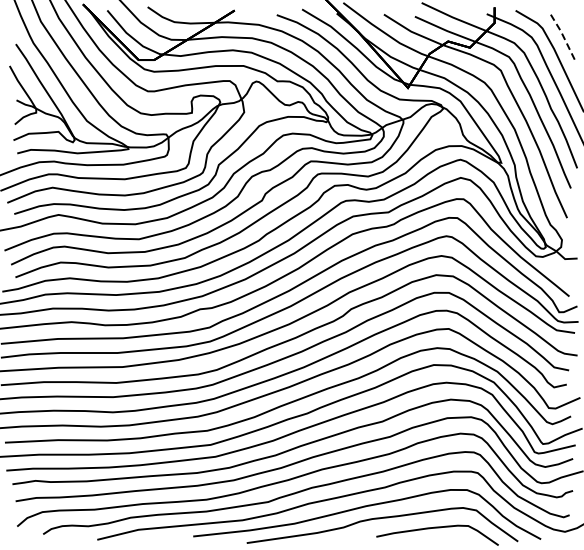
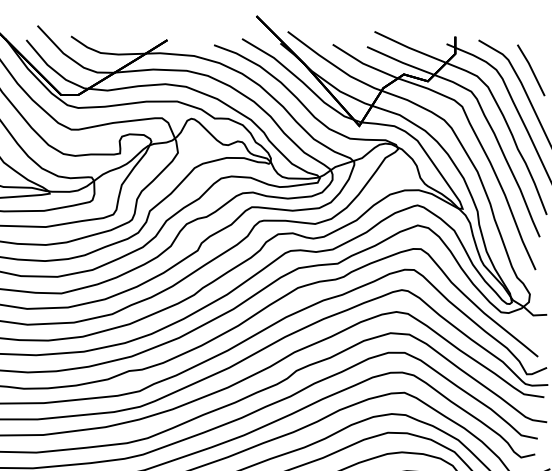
line: (563, 37) -> (531, 70), dashed -> solid

